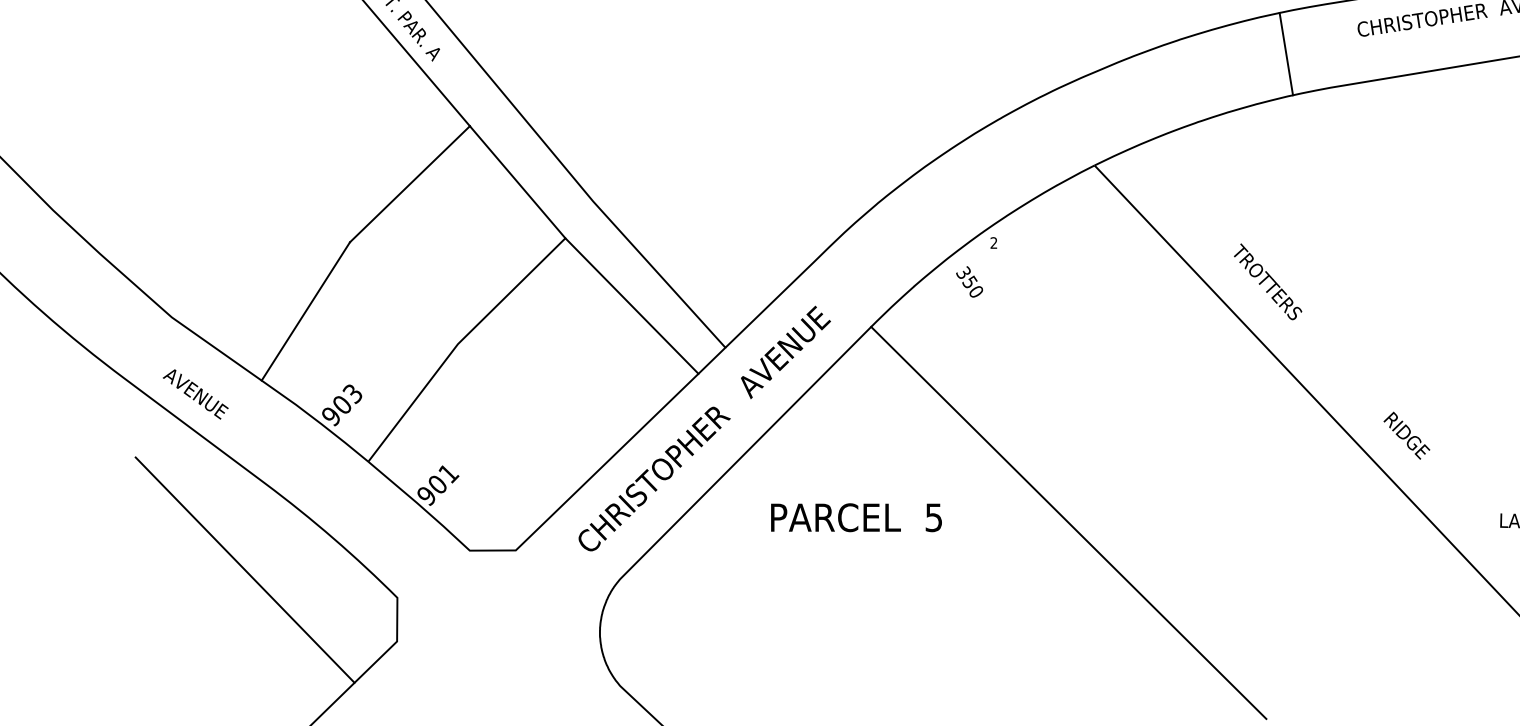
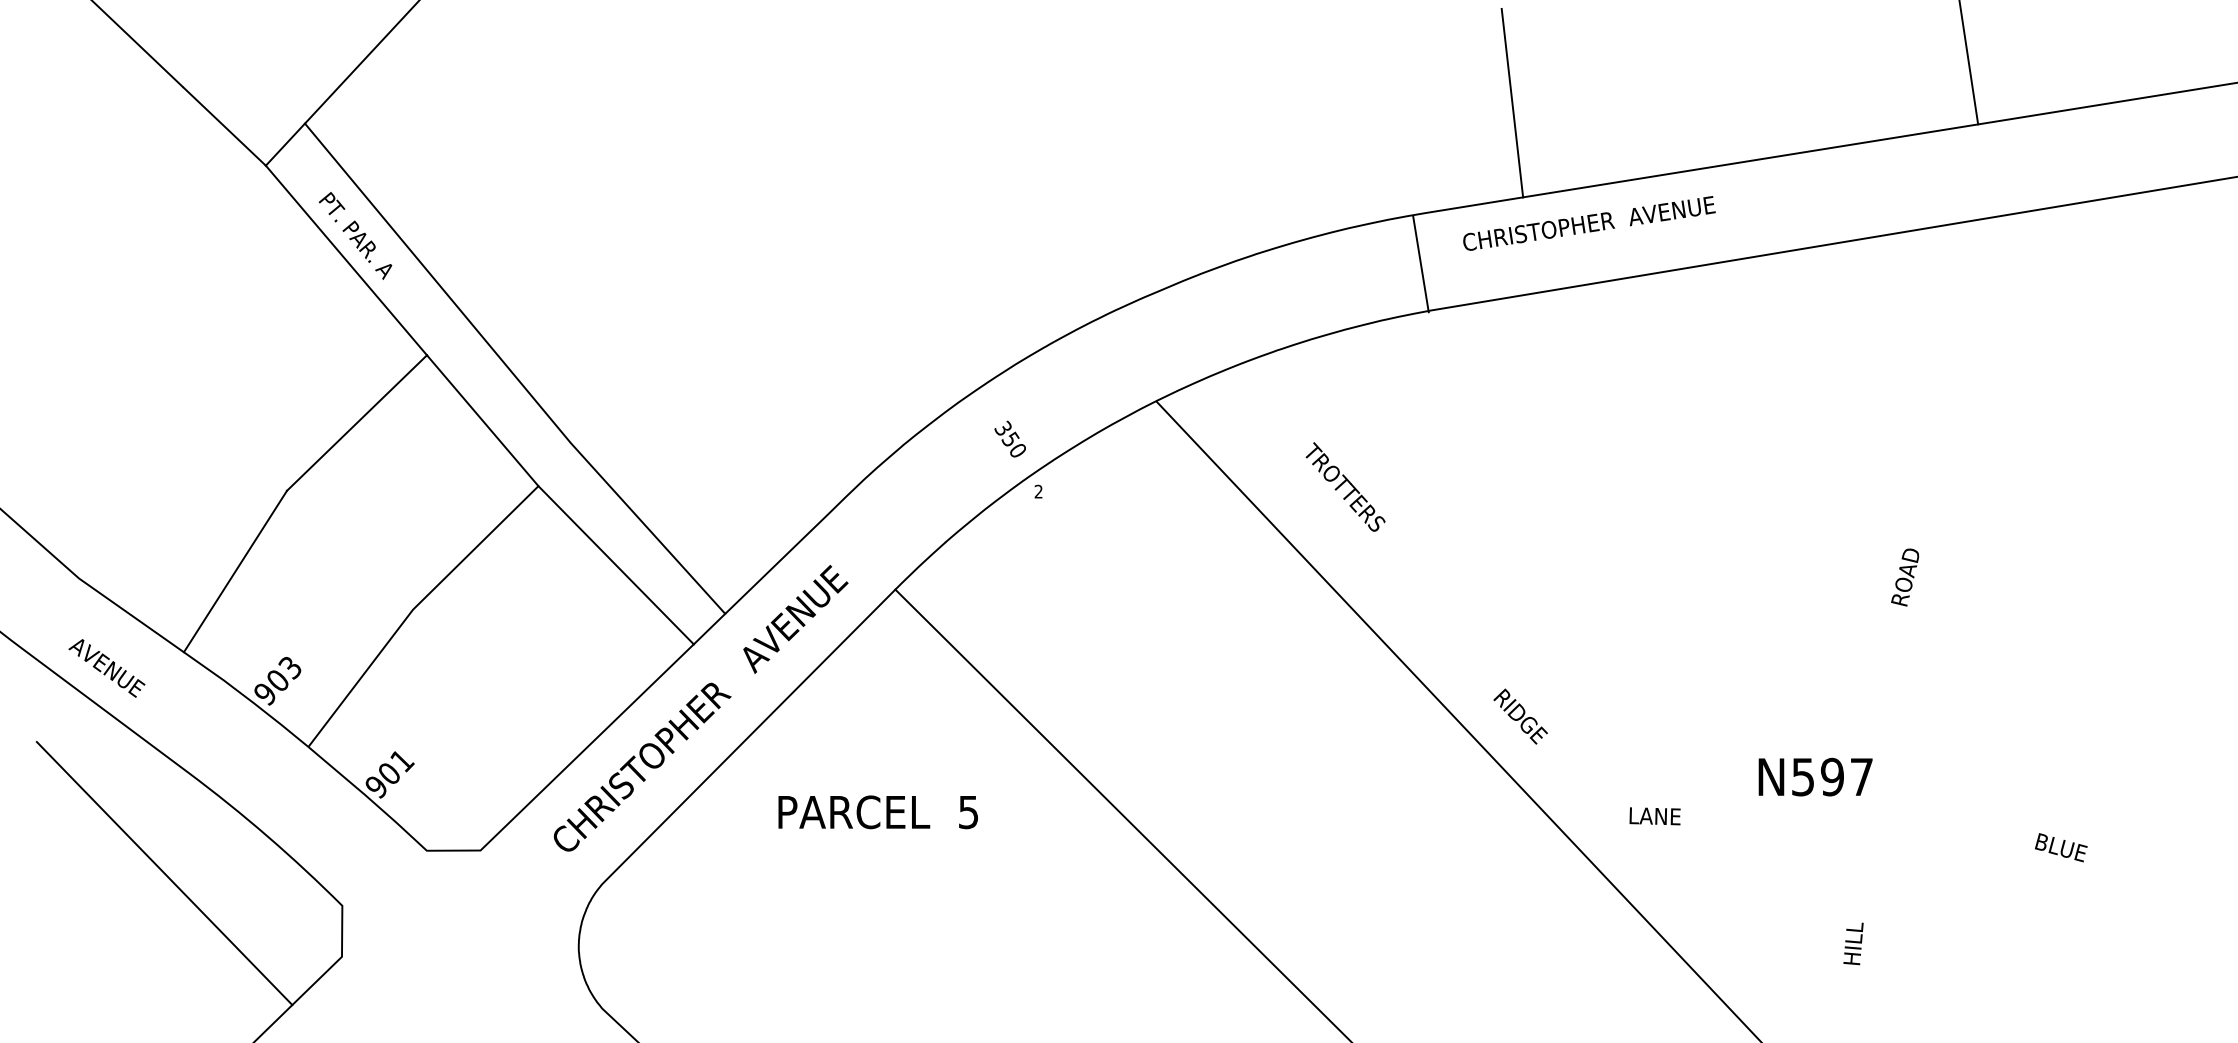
line: (1285, 54) -> (1420, 264), moved
text: (968, 281) -> (1009, 438), moved
text: (1267, 281) -> (1345, 486), moved

